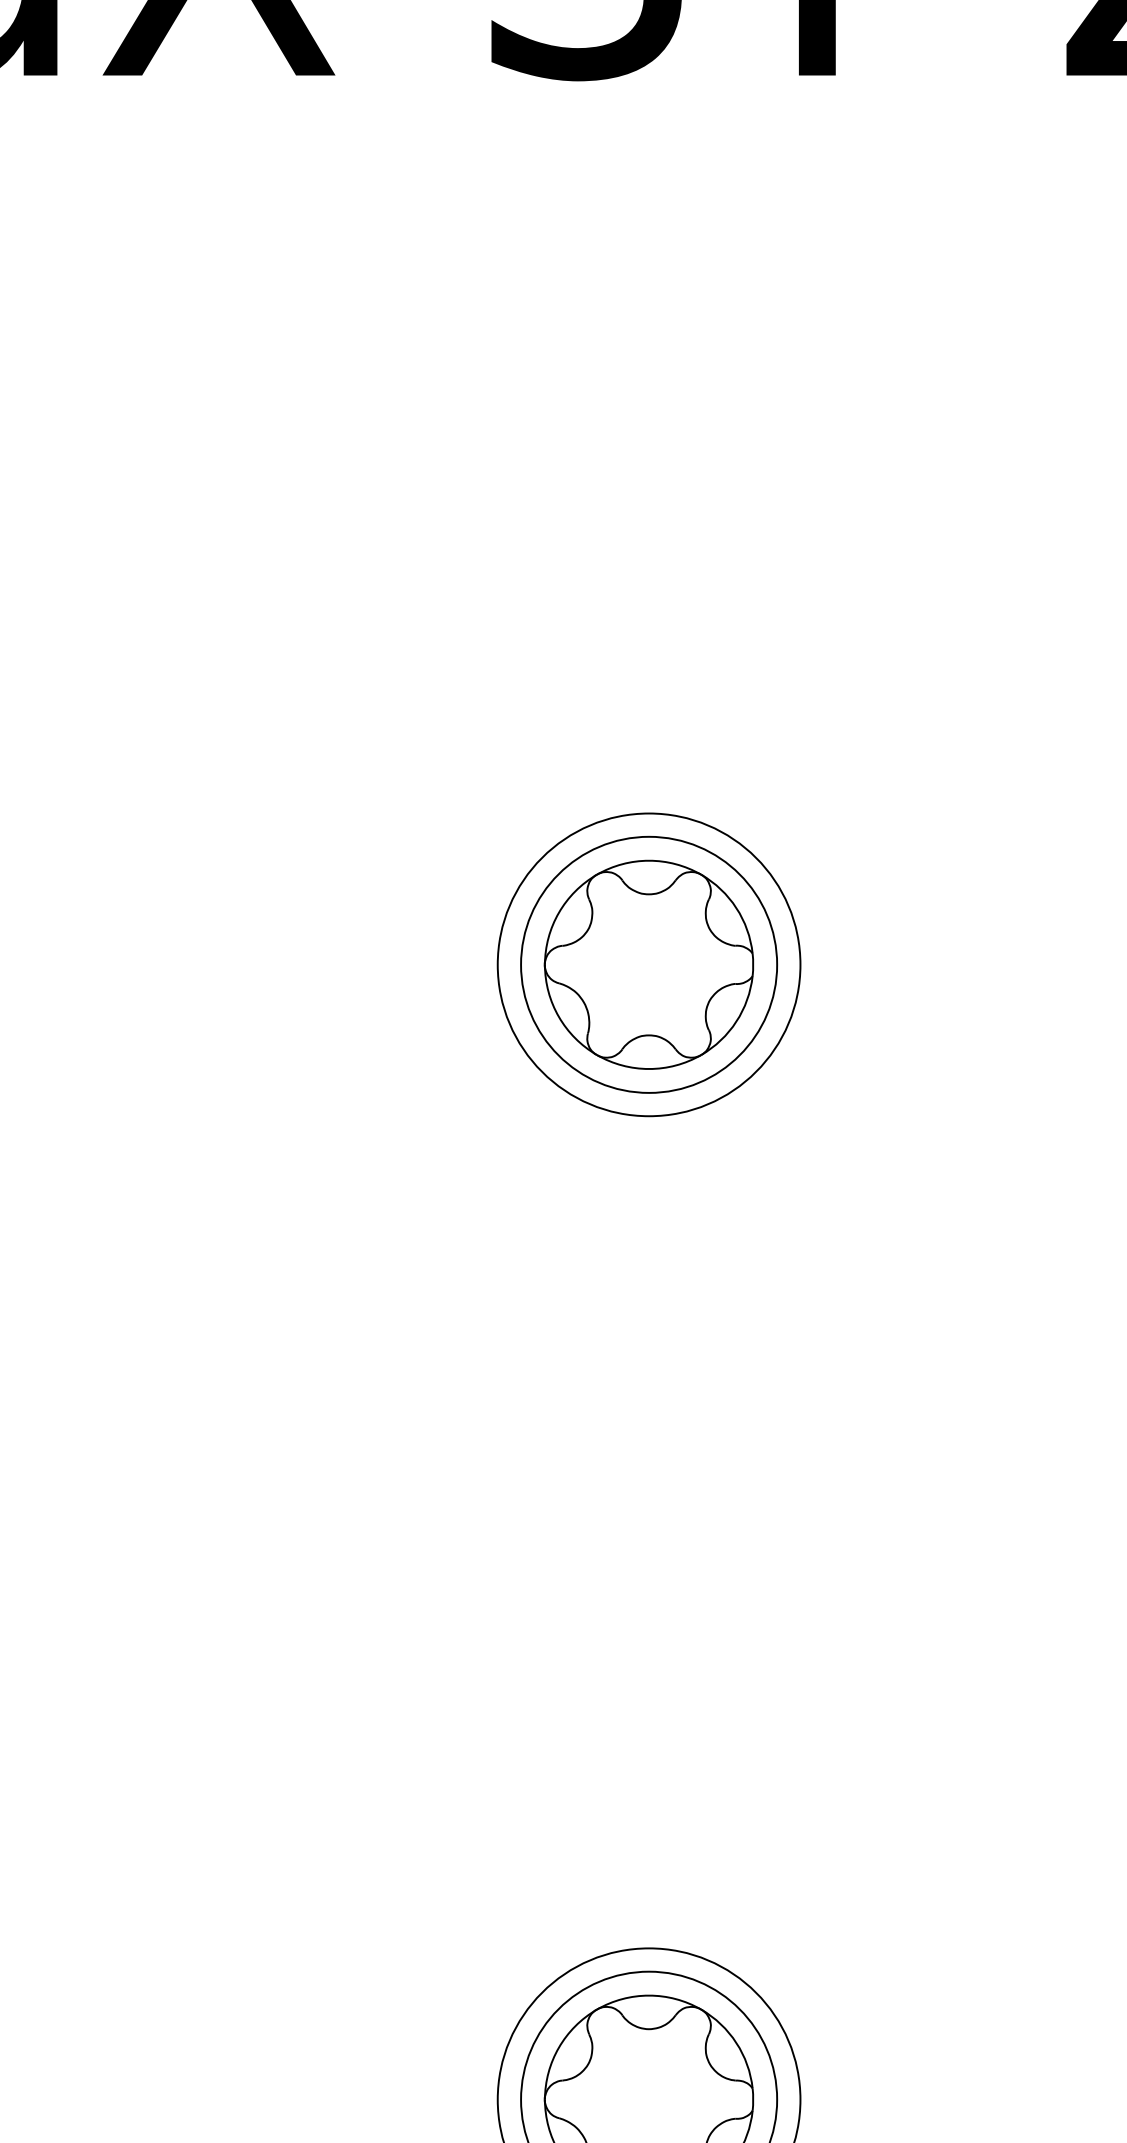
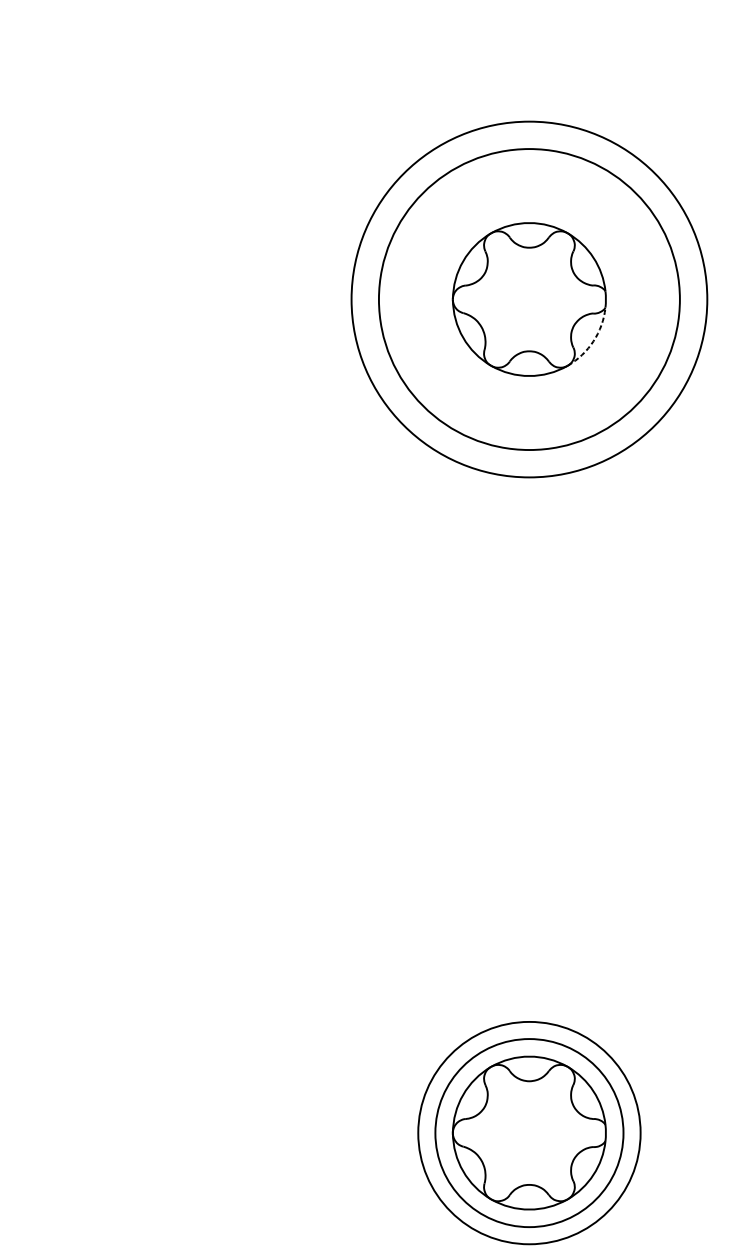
circle: (648, 964) -> (529, 299), size x1.6
circle: (649, 964) -> (529, 299), size x1.6
arc: (736, 1021) -> (593, 341), solid -> dashed

